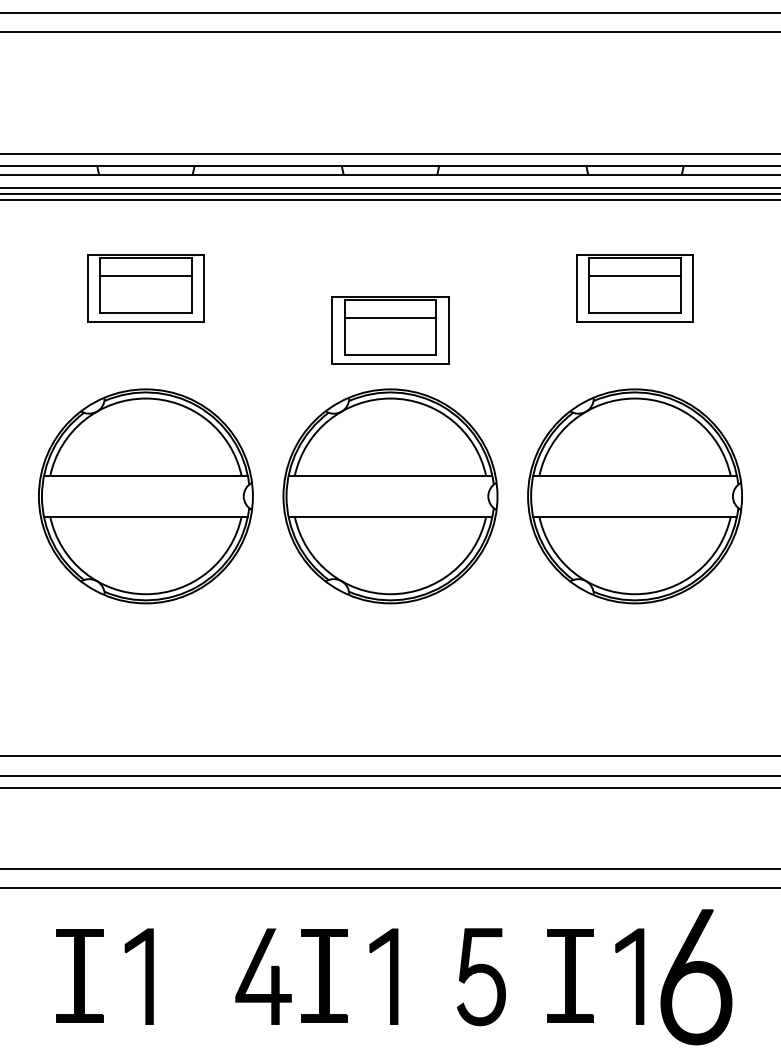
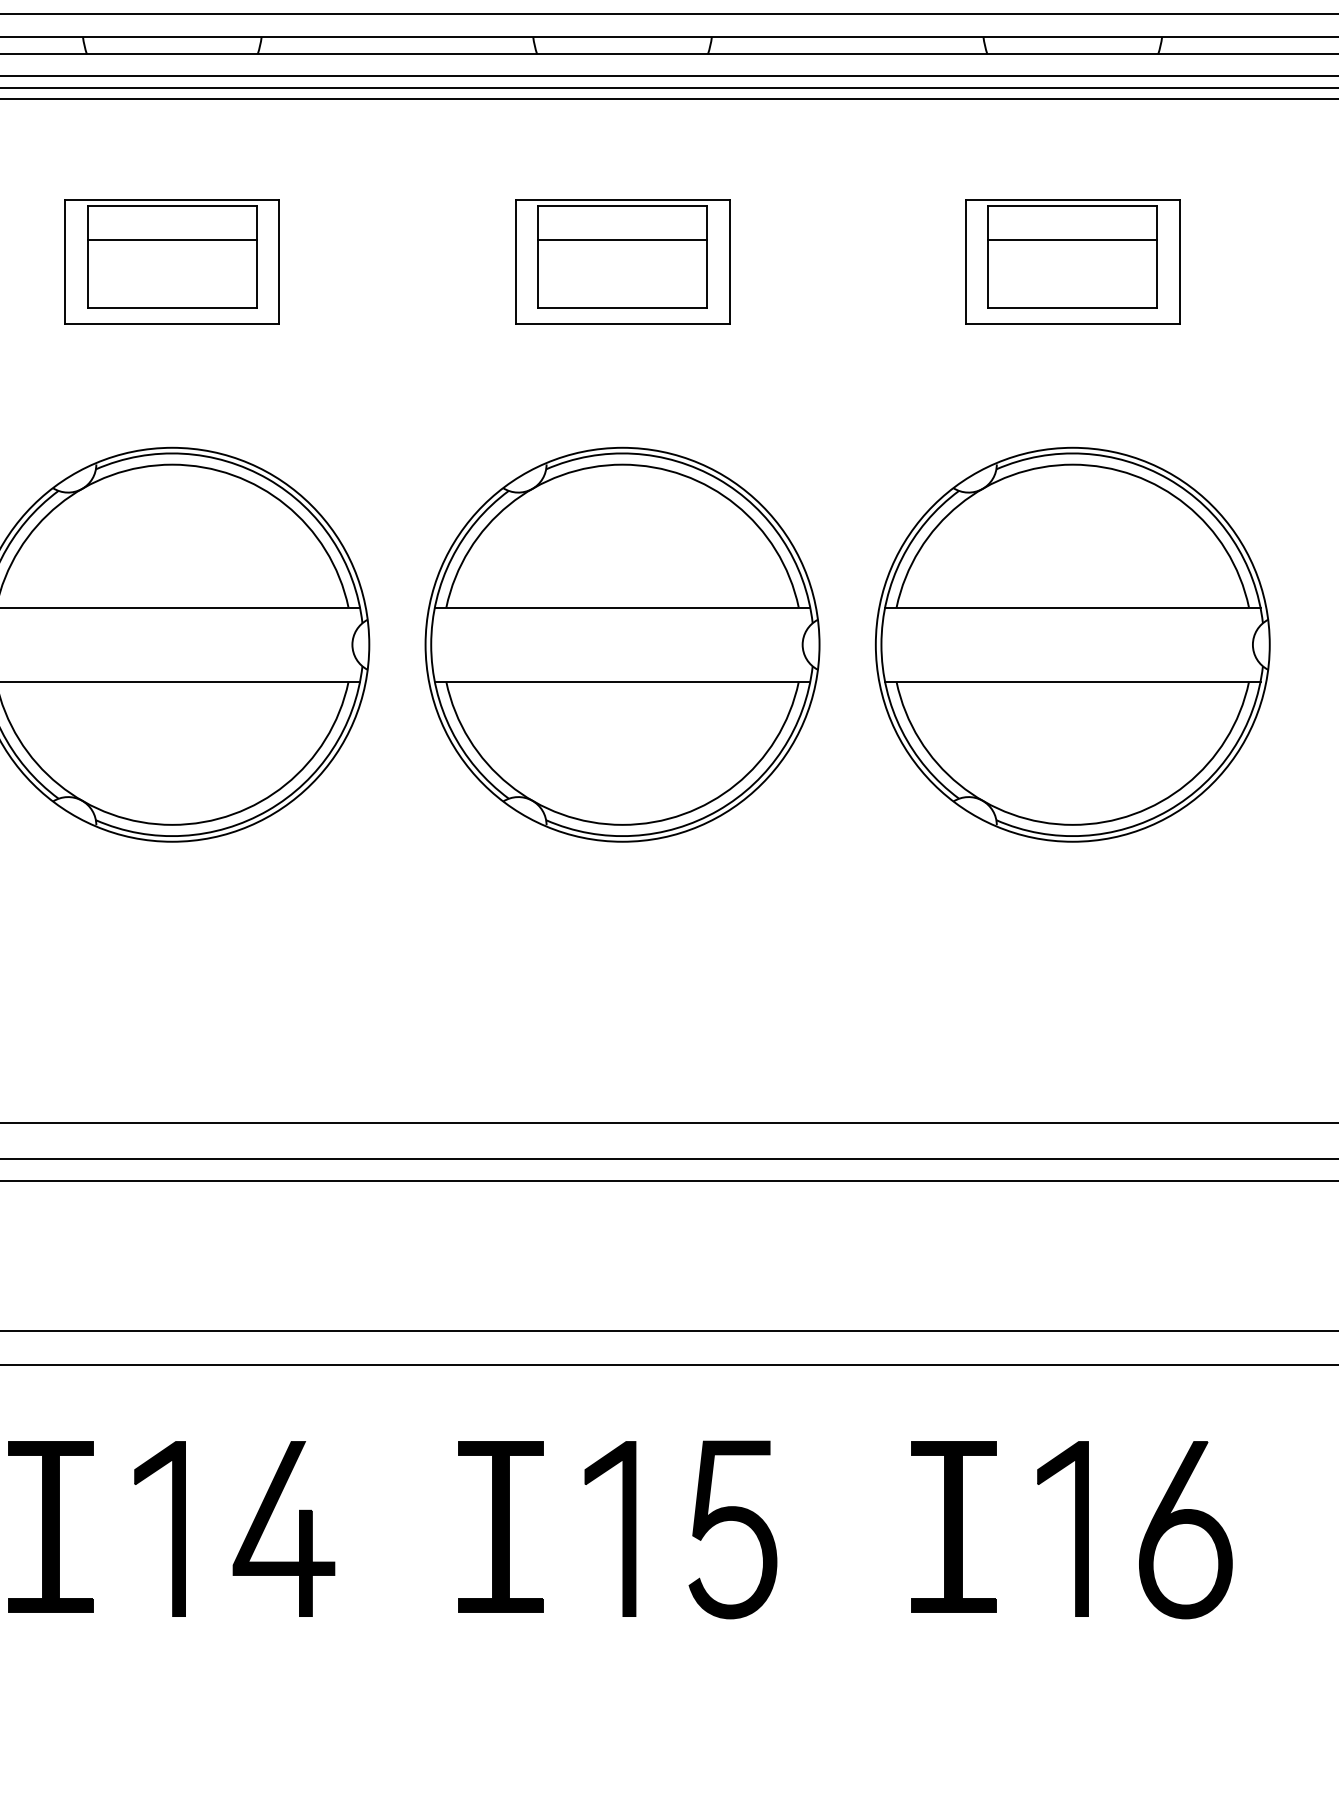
part: (390, 330) -> (622, 262), moved
part: (271, 976) -> (298, 1528), moved
part: (481, 977) -> (733, 1530), moved
part: (696, 977) -> (1185, 1530), size x0.71

